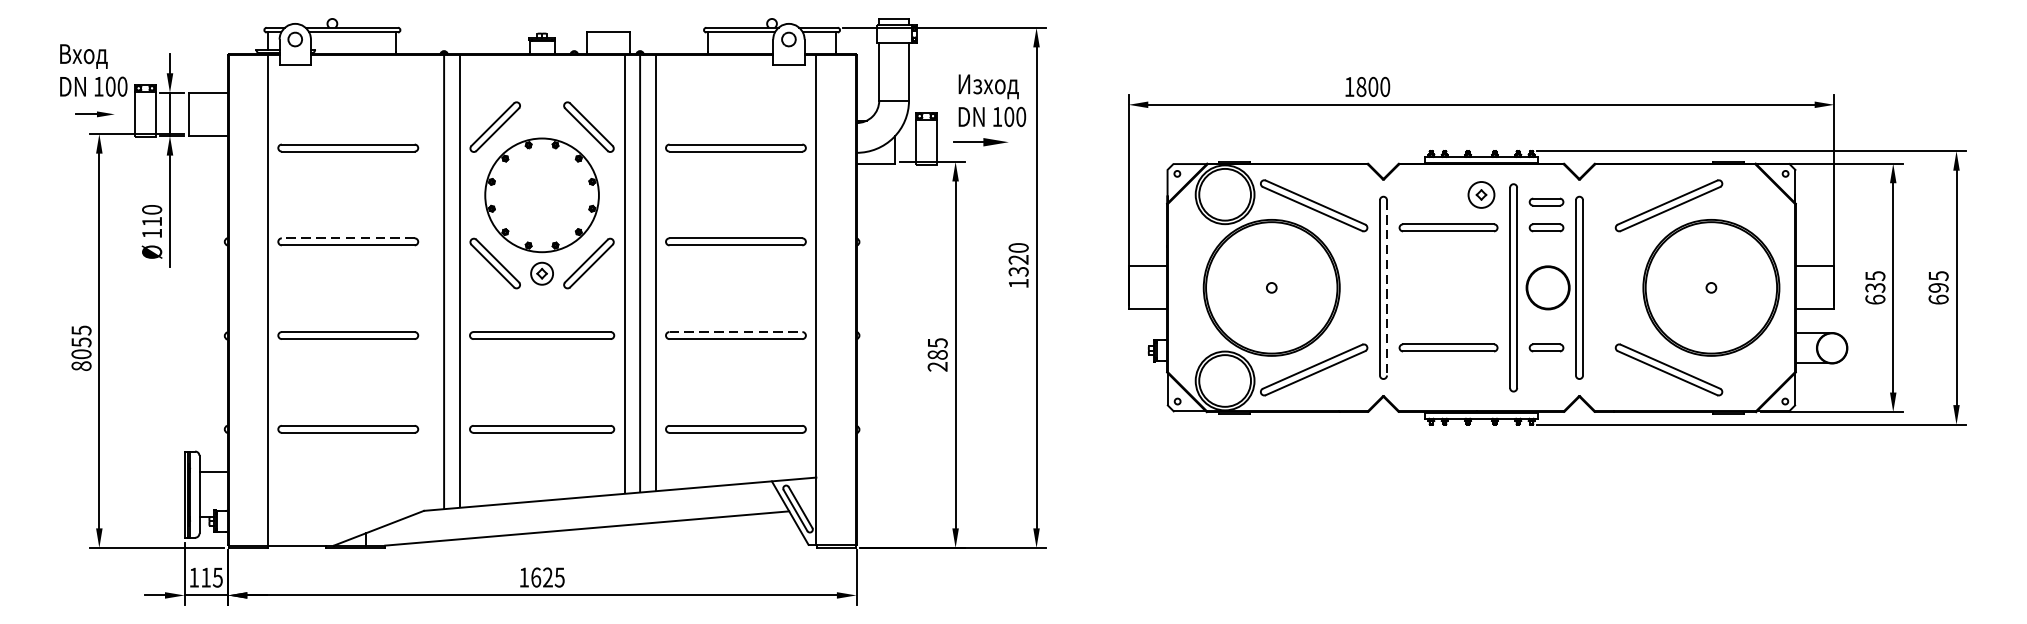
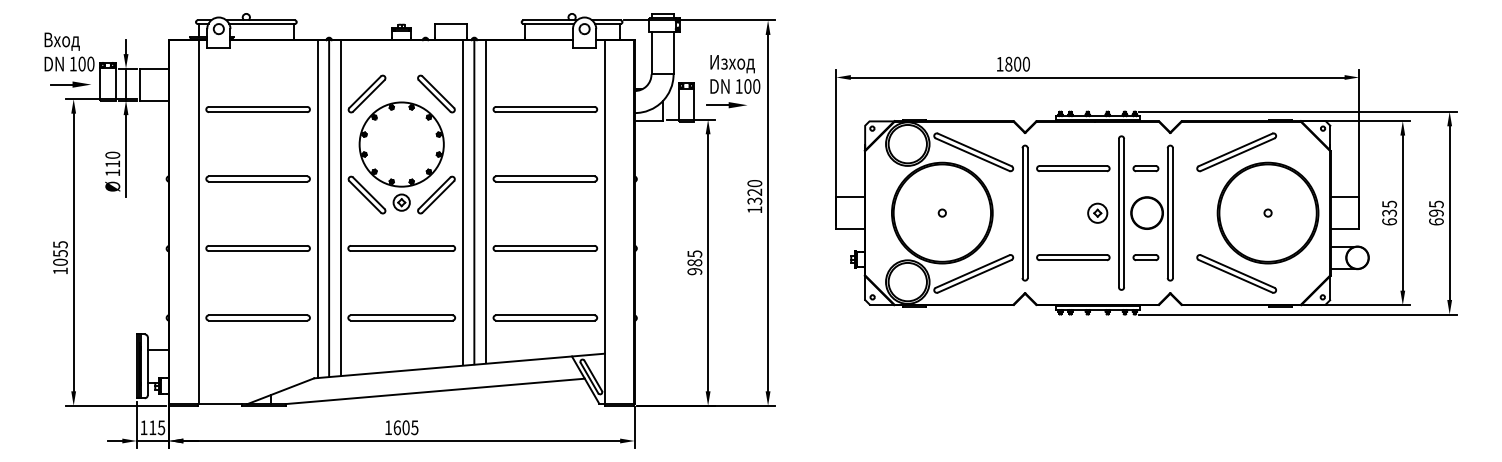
part: (95, 114) -> (70, 84), size x1.43
part: (1481, 193) -> (1097, 212), moved
part: (1545, 201) -> (1145, 149), removed
line: (347, 238) -> (257, 176), dashed -> solid
line: (428, 281) -> (317, 208), added
line: (1386, 288) -> (1027, 213), dashed -> solid
line: (736, 331) -> (545, 245), dashed -> solid
text: (81, 365) -> (60, 270), 8055 -> 1055
text: (938, 366) -> (695, 271), 285 -> 985
text: (547, 577) -> (405, 427), 1625 -> 1605

